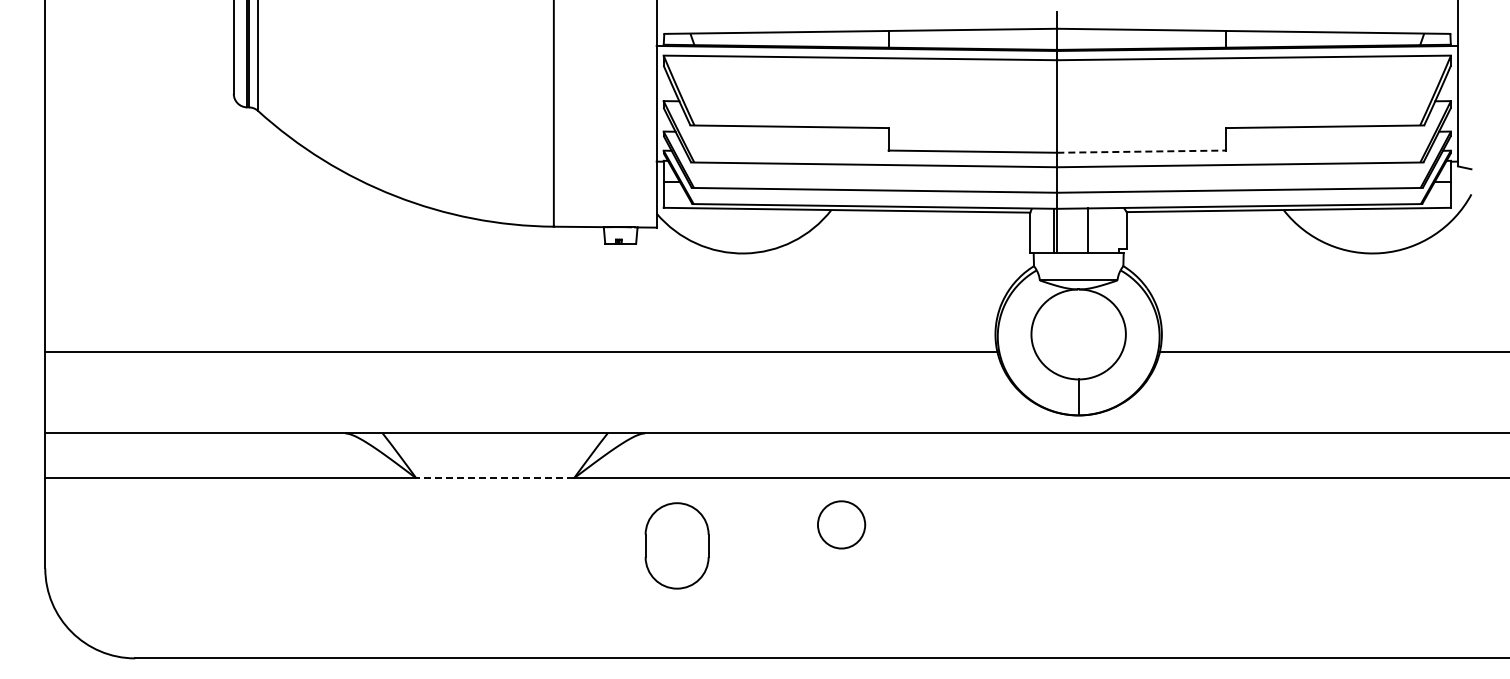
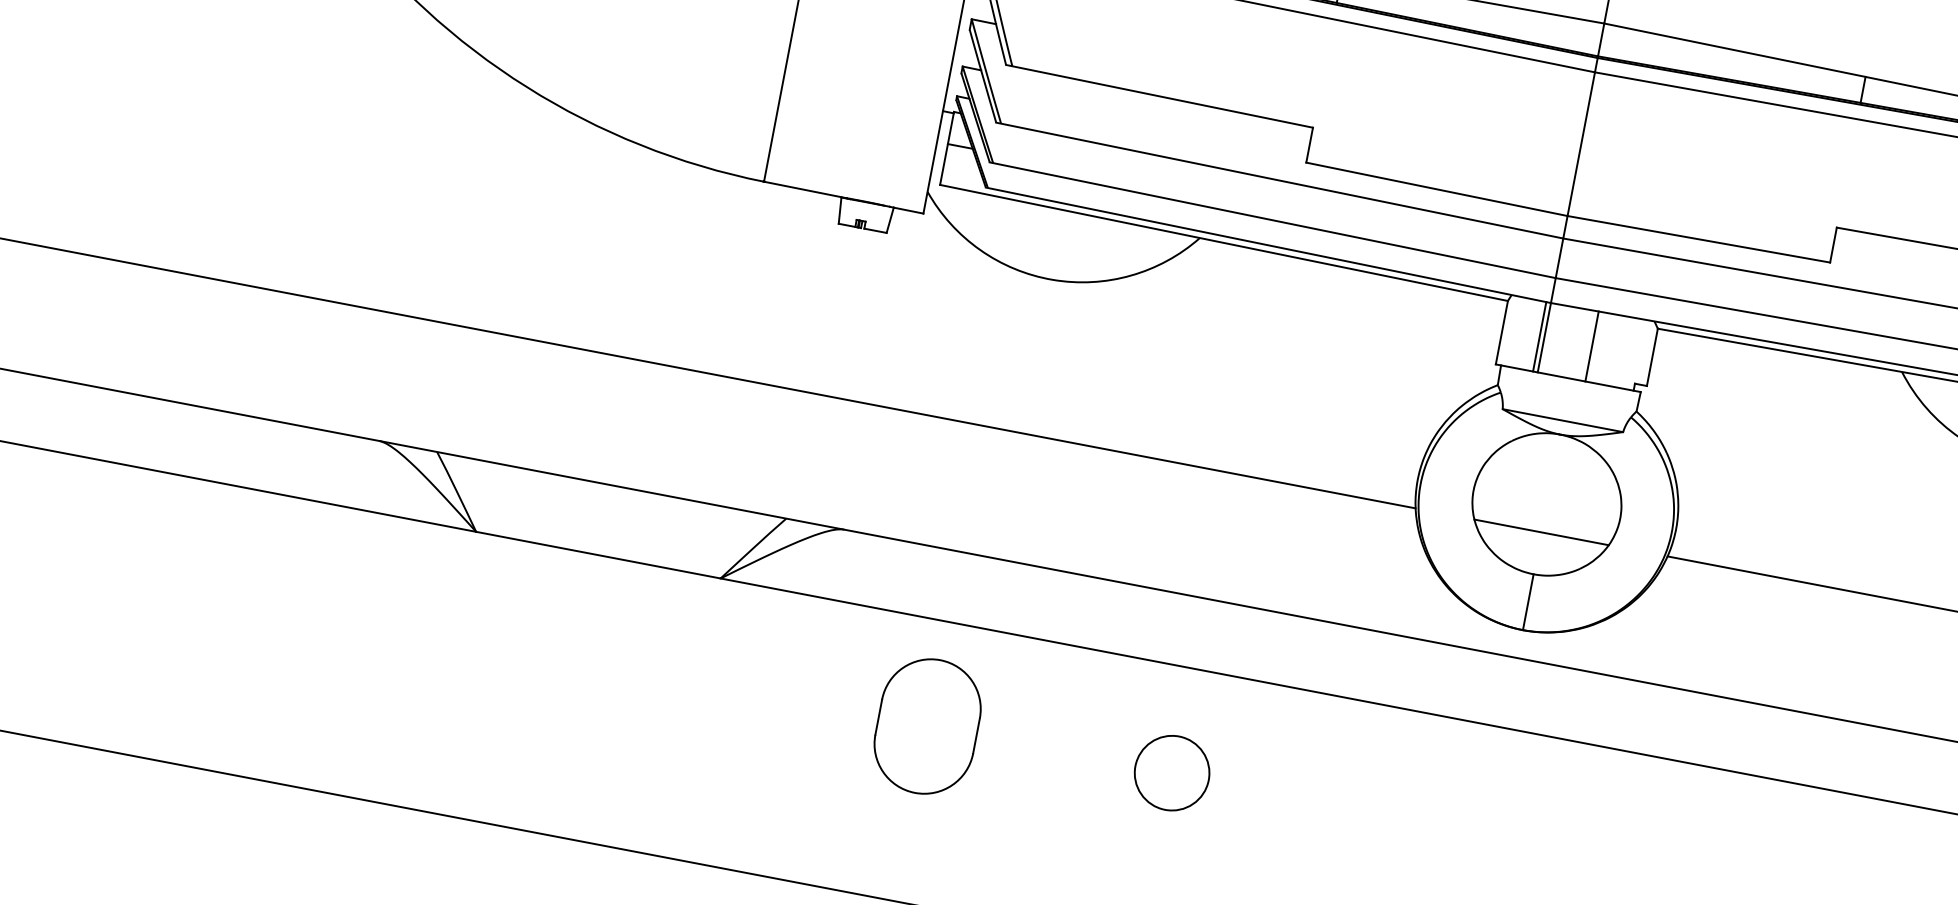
line: (1142, 151) -> (1700, 239), dashed -> solid
line: (1078, 352) -> (1541, 532), added
line: (495, 478) -> (598, 555), dashed -> solid
circle: (841, 524) -> (1172, 772), moved
part: (676, 545) -> (926, 725), moved

